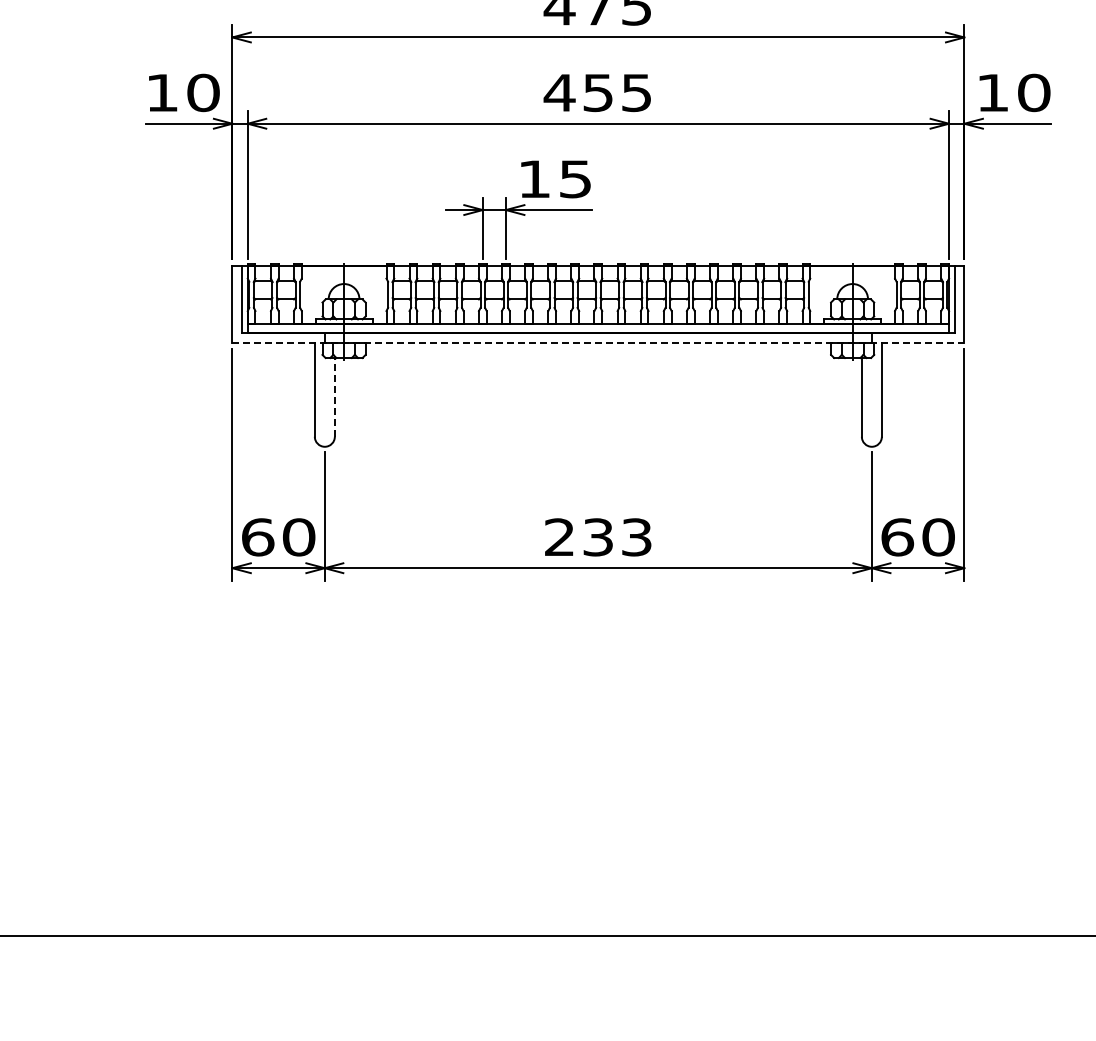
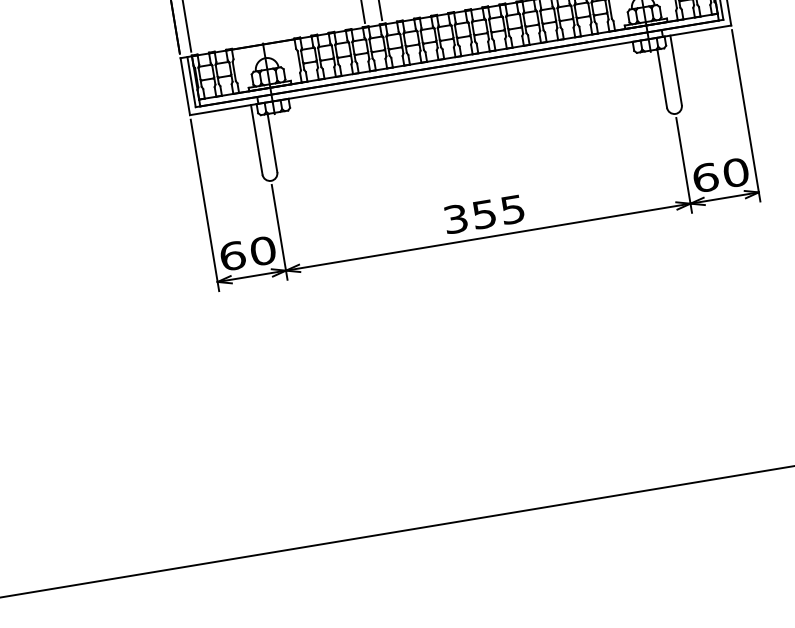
line: (598, 342) -> (460, 70), dashed -> solid
line: (334, 396) -> (272, 142), dashed -> solid
text: (598, 537) -> (484, 214), 233 -> 355

